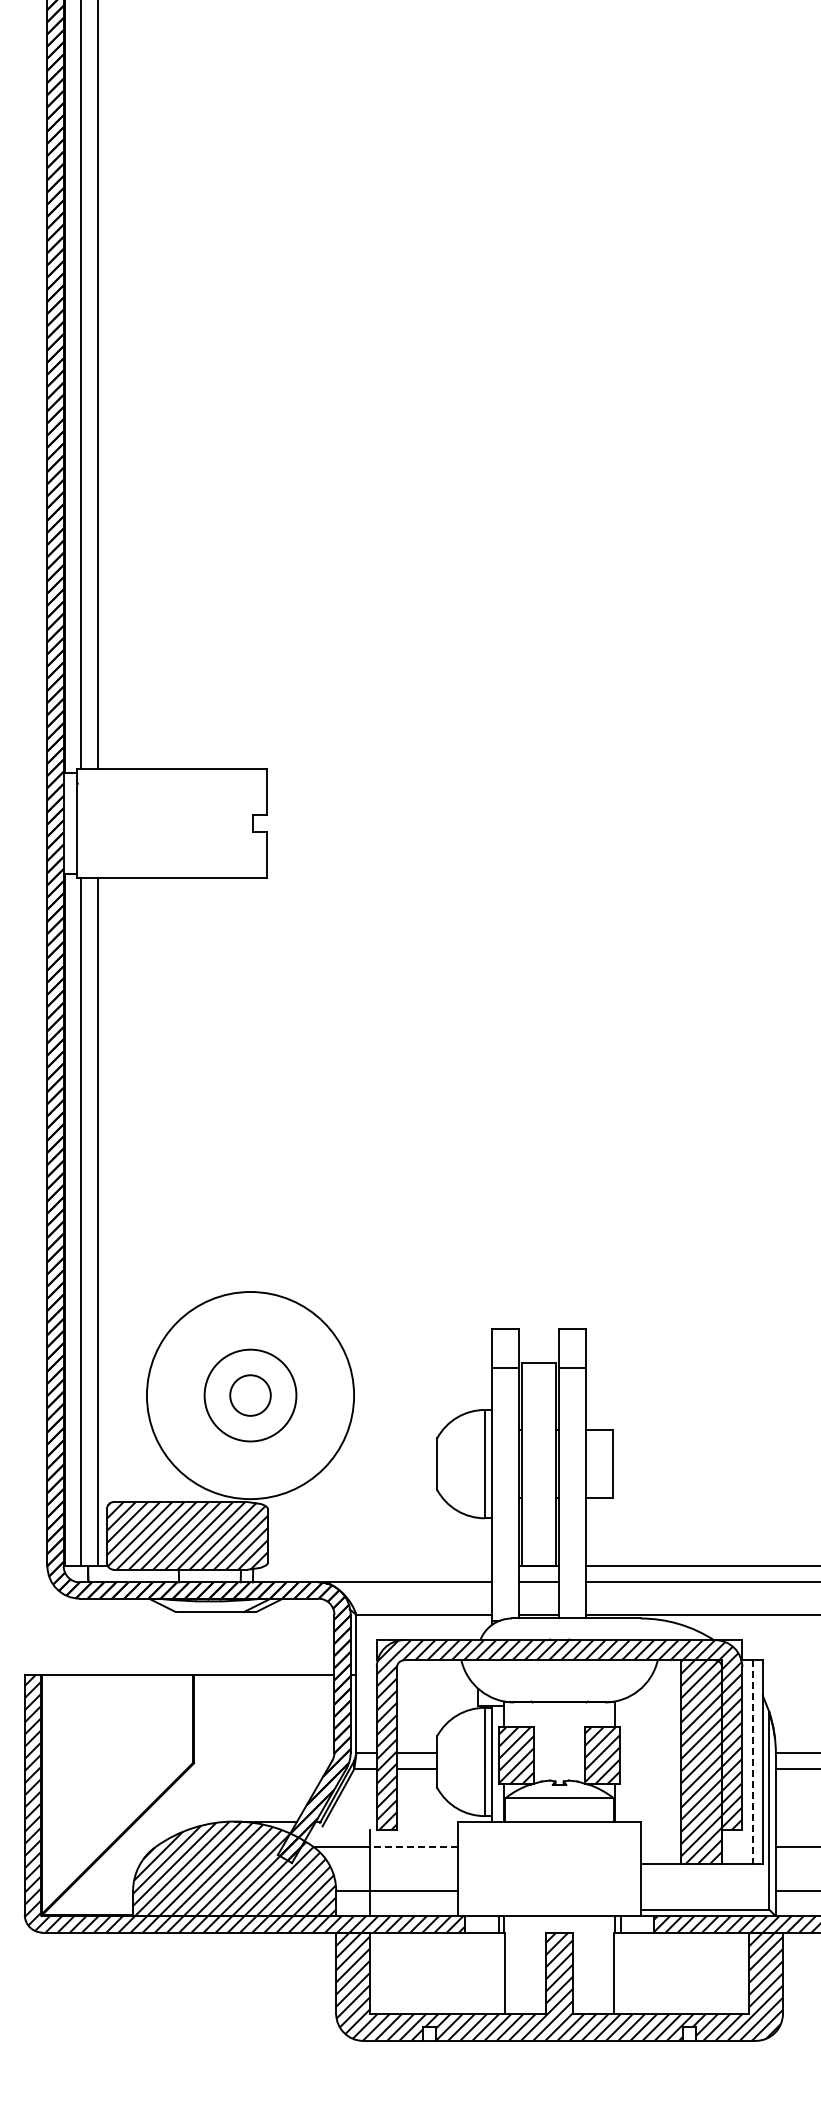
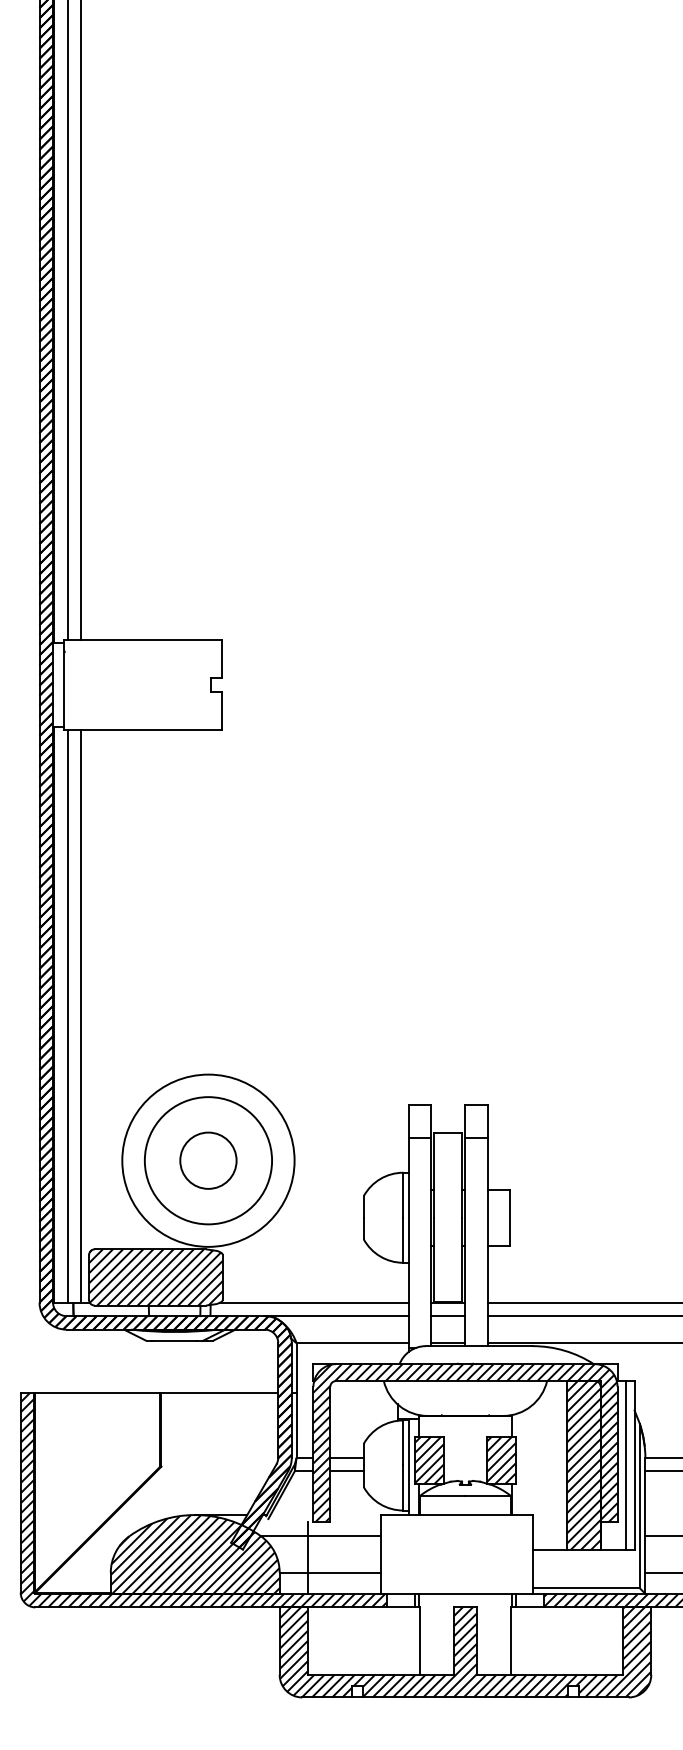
circle: (250, 1395) -> (208, 1160), size x1.67
circle: (250, 1395) -> (208, 1160), size x1.67
line: (377, 1566) -> (314, 1302), added
line: (753, 1761) -> (626, 1465), dashed -> solid
line: (414, 1846) -> (344, 1535), dashed -> solid

